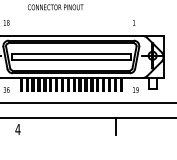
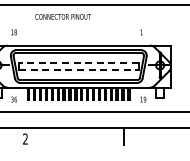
line: (71, 53) -> (78, 63), solid -> dashed
line: (71, 59) -> (78, 69), solid -> dashed
text: (18, 128) -> (25, 138), 4 -> 2

